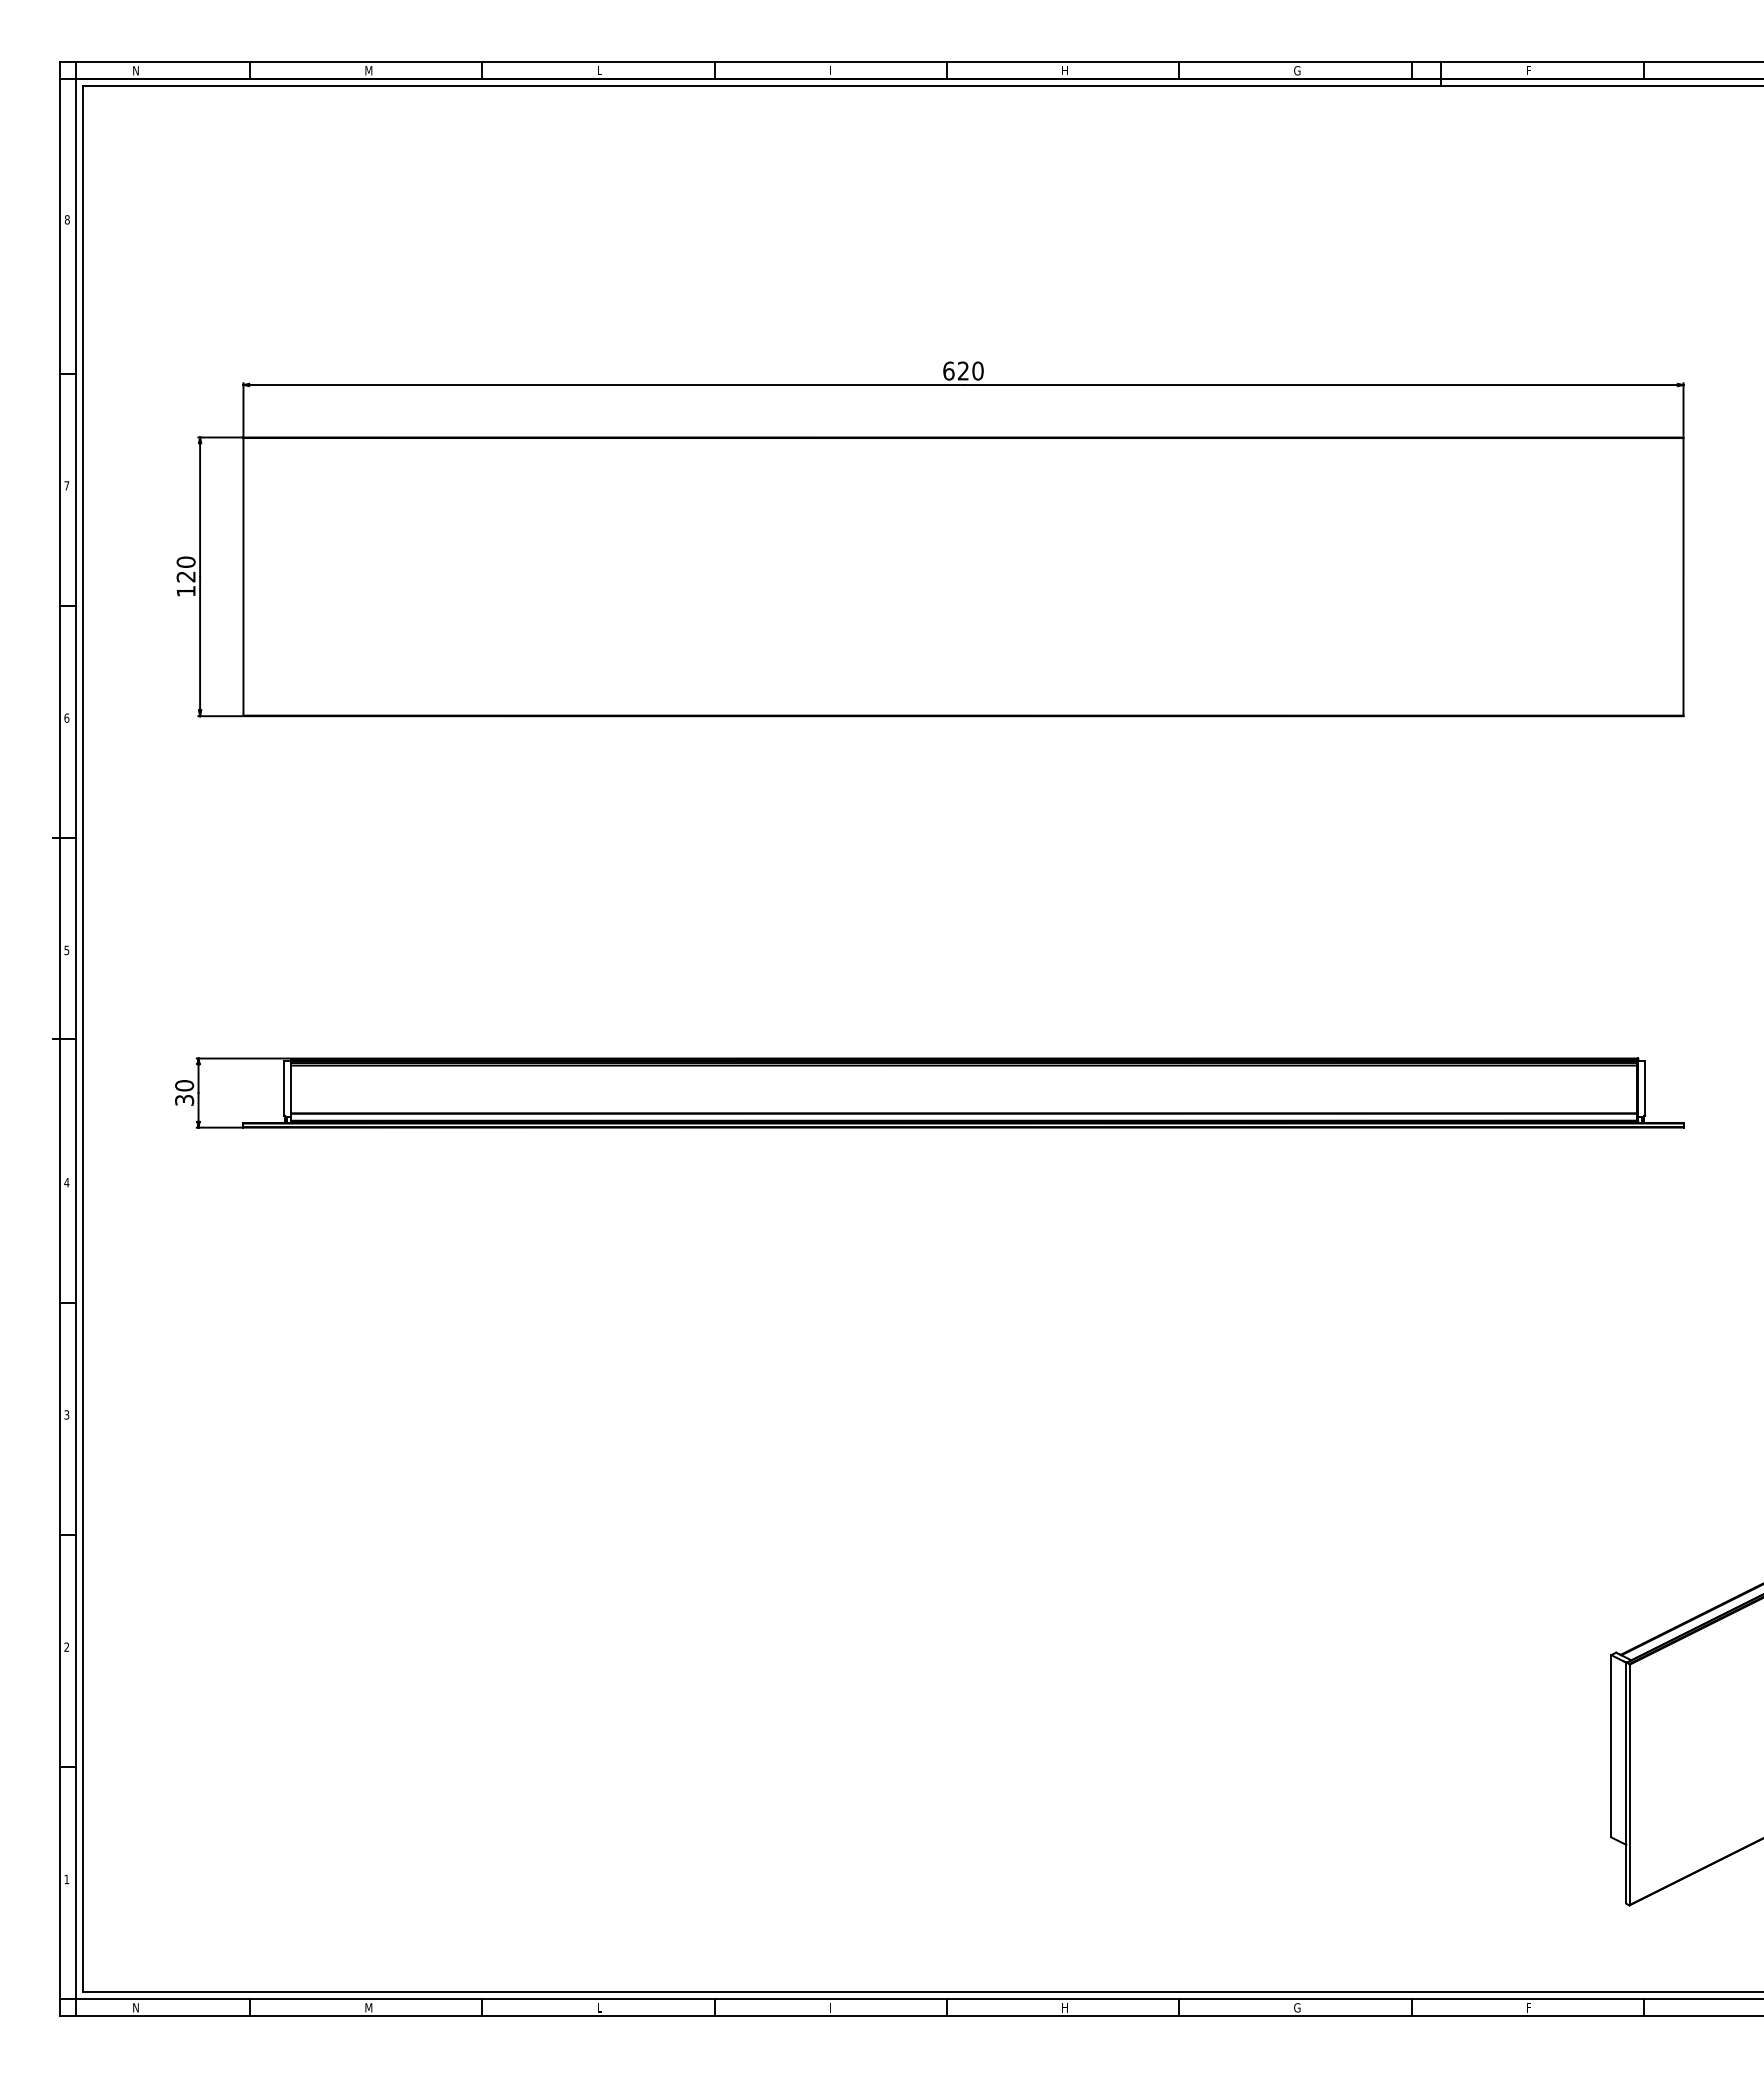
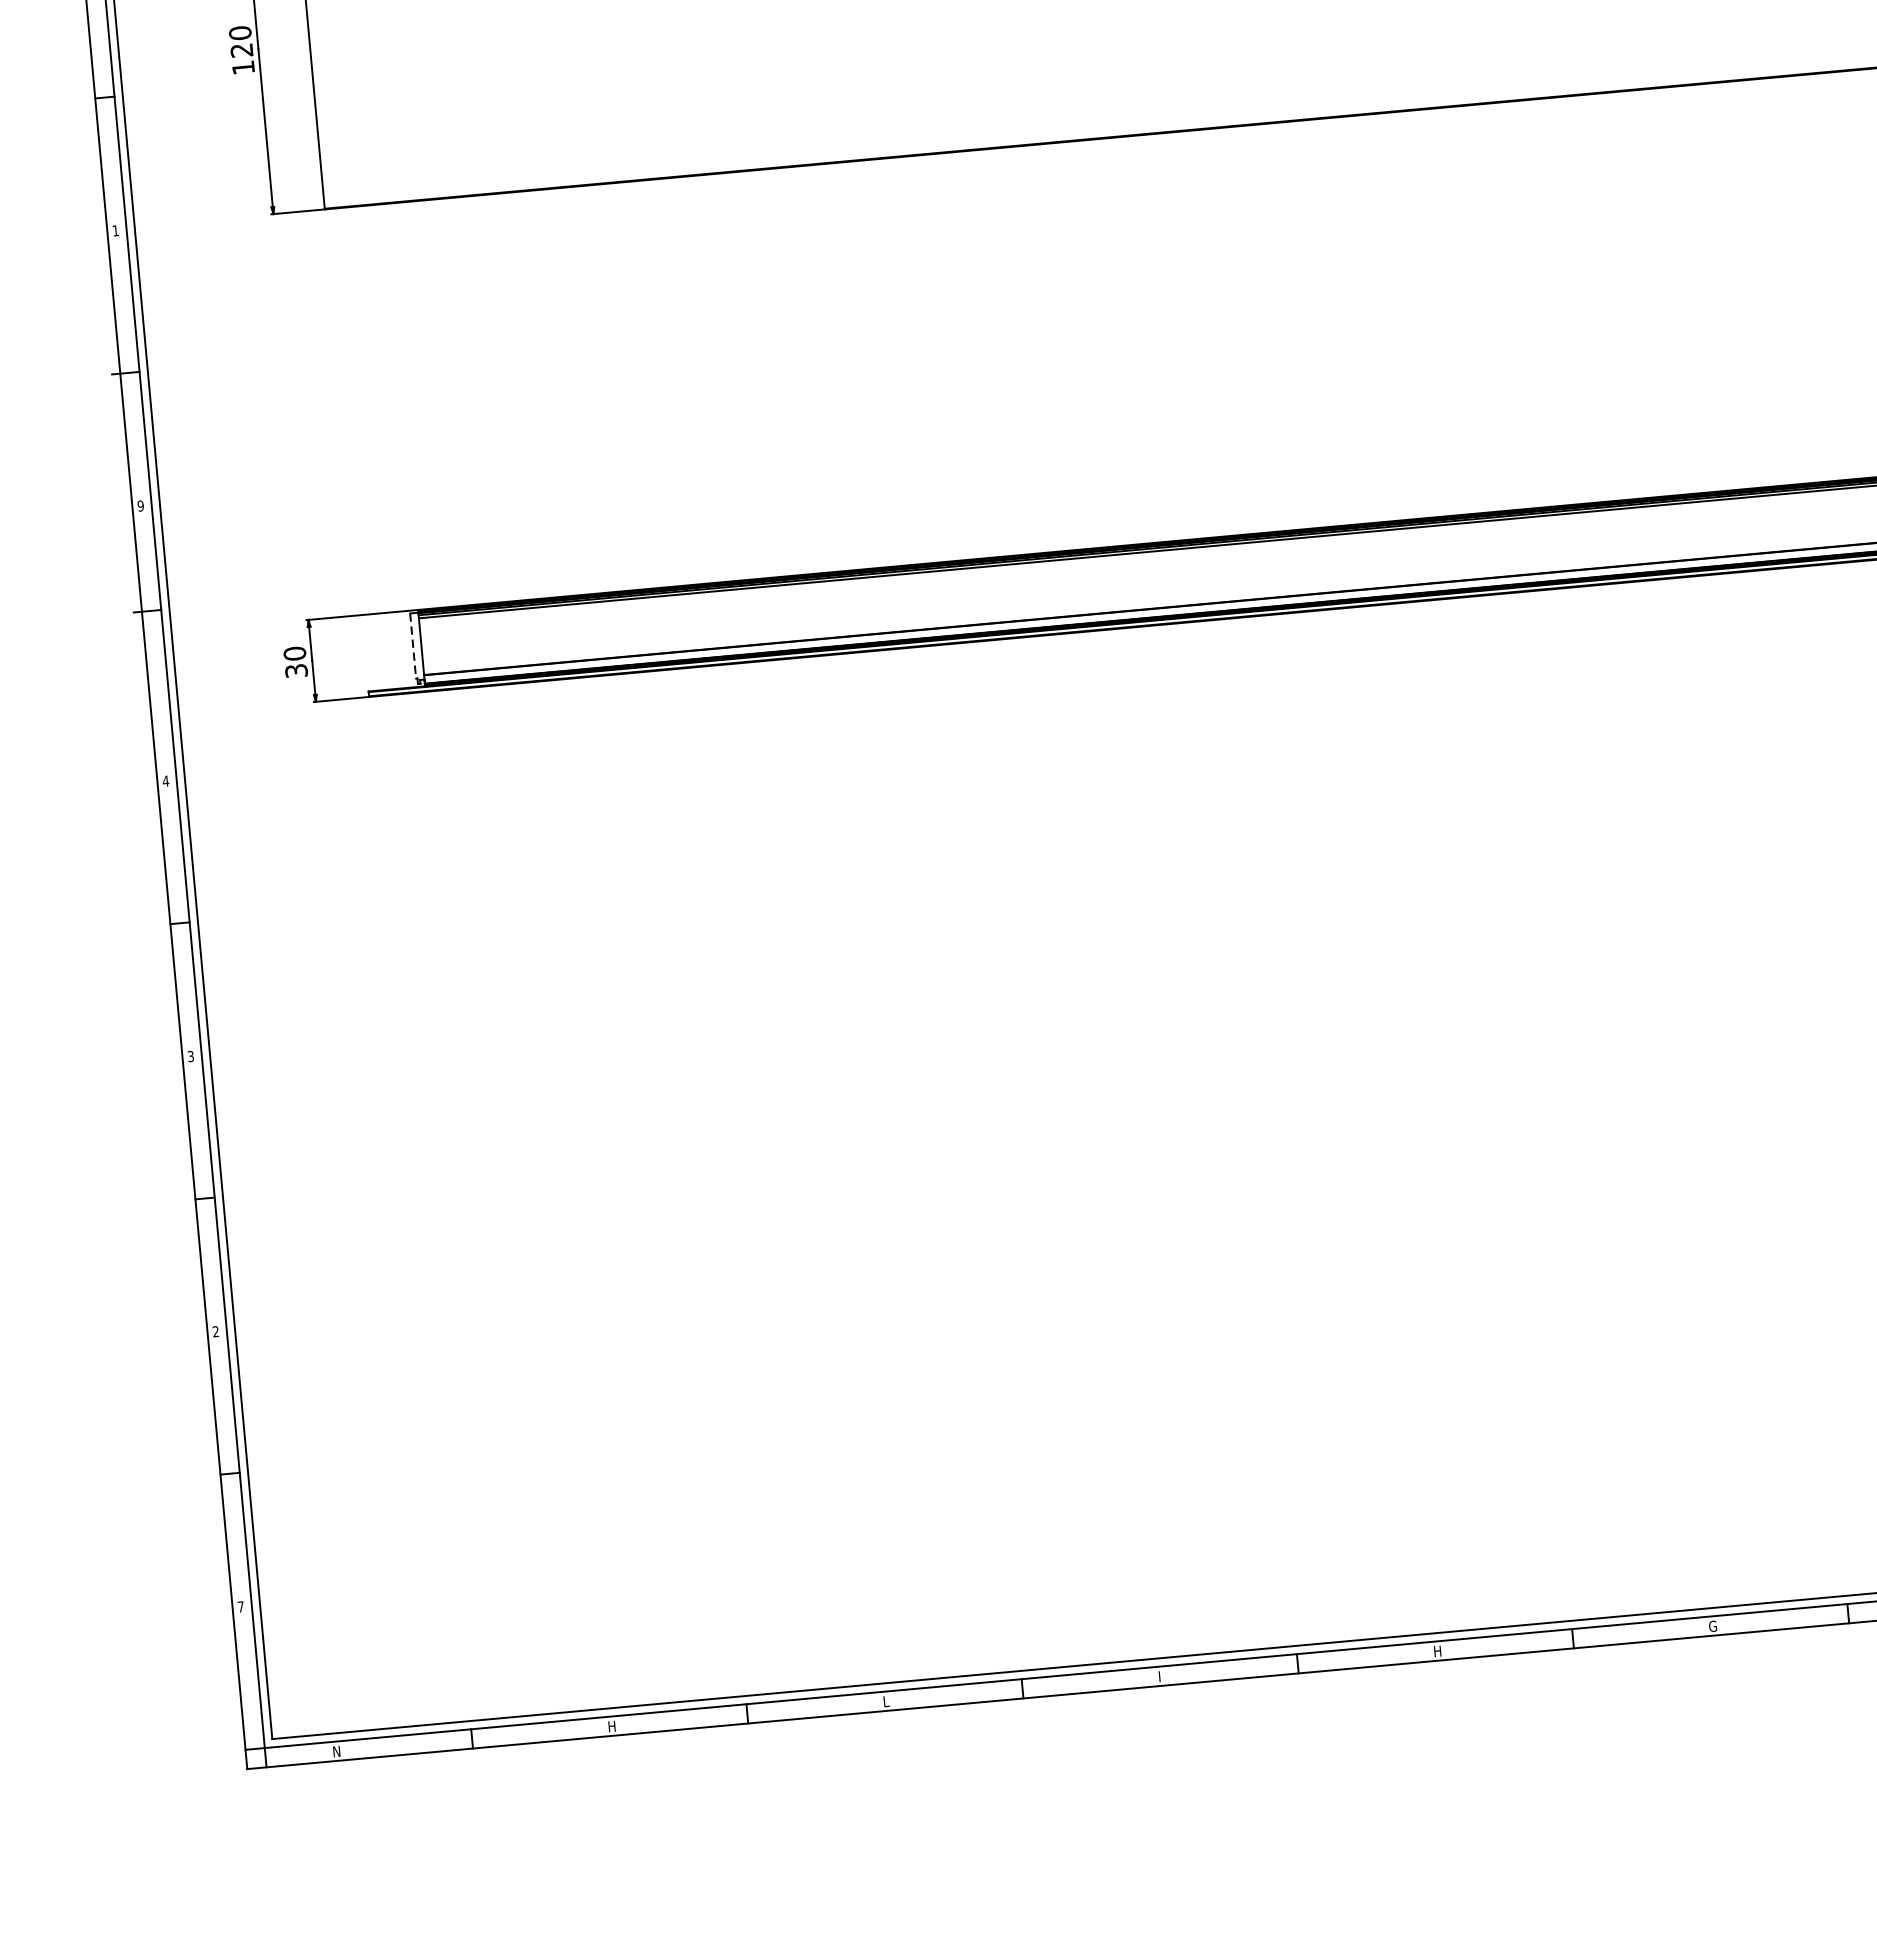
text: (66, 717) -> (115, 230), 6 -> 1
text: (66, 949) -> (140, 504), 5 -> 9
line: (284, 1088) -> (413, 646), solid -> dashed
text: (66, 1879) -> (240, 1607), 1 -> 7
text: (368, 2007) -> (612, 1726), M -> H

